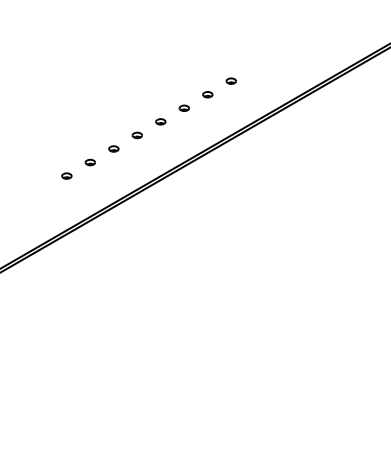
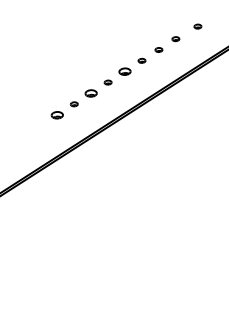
part: (261, 65) -> (197, 26), added
part: (160, 121) -> (124, 71), size x1.6
part: (113, 148) -> (90, 93), size x1.6
part: (66, 175) -> (57, 114), size x1.6

